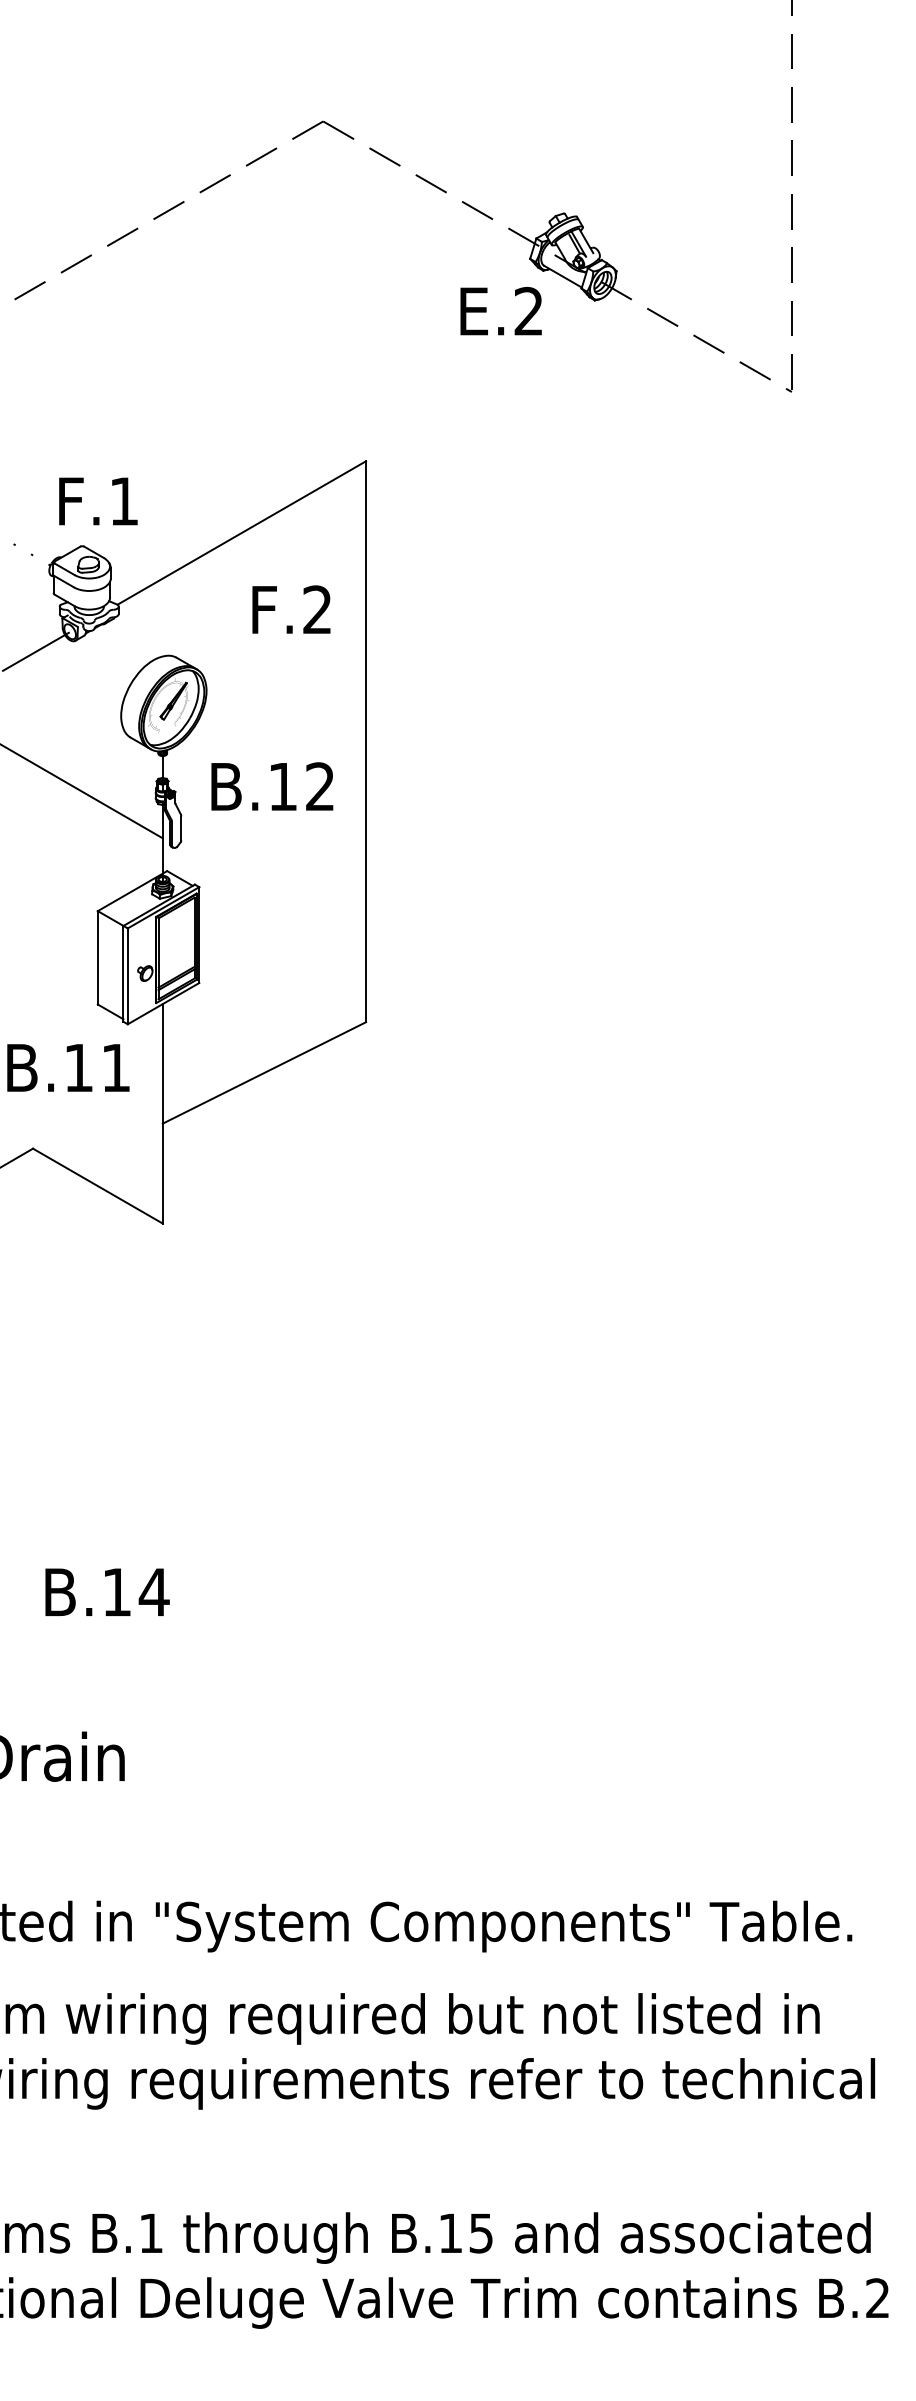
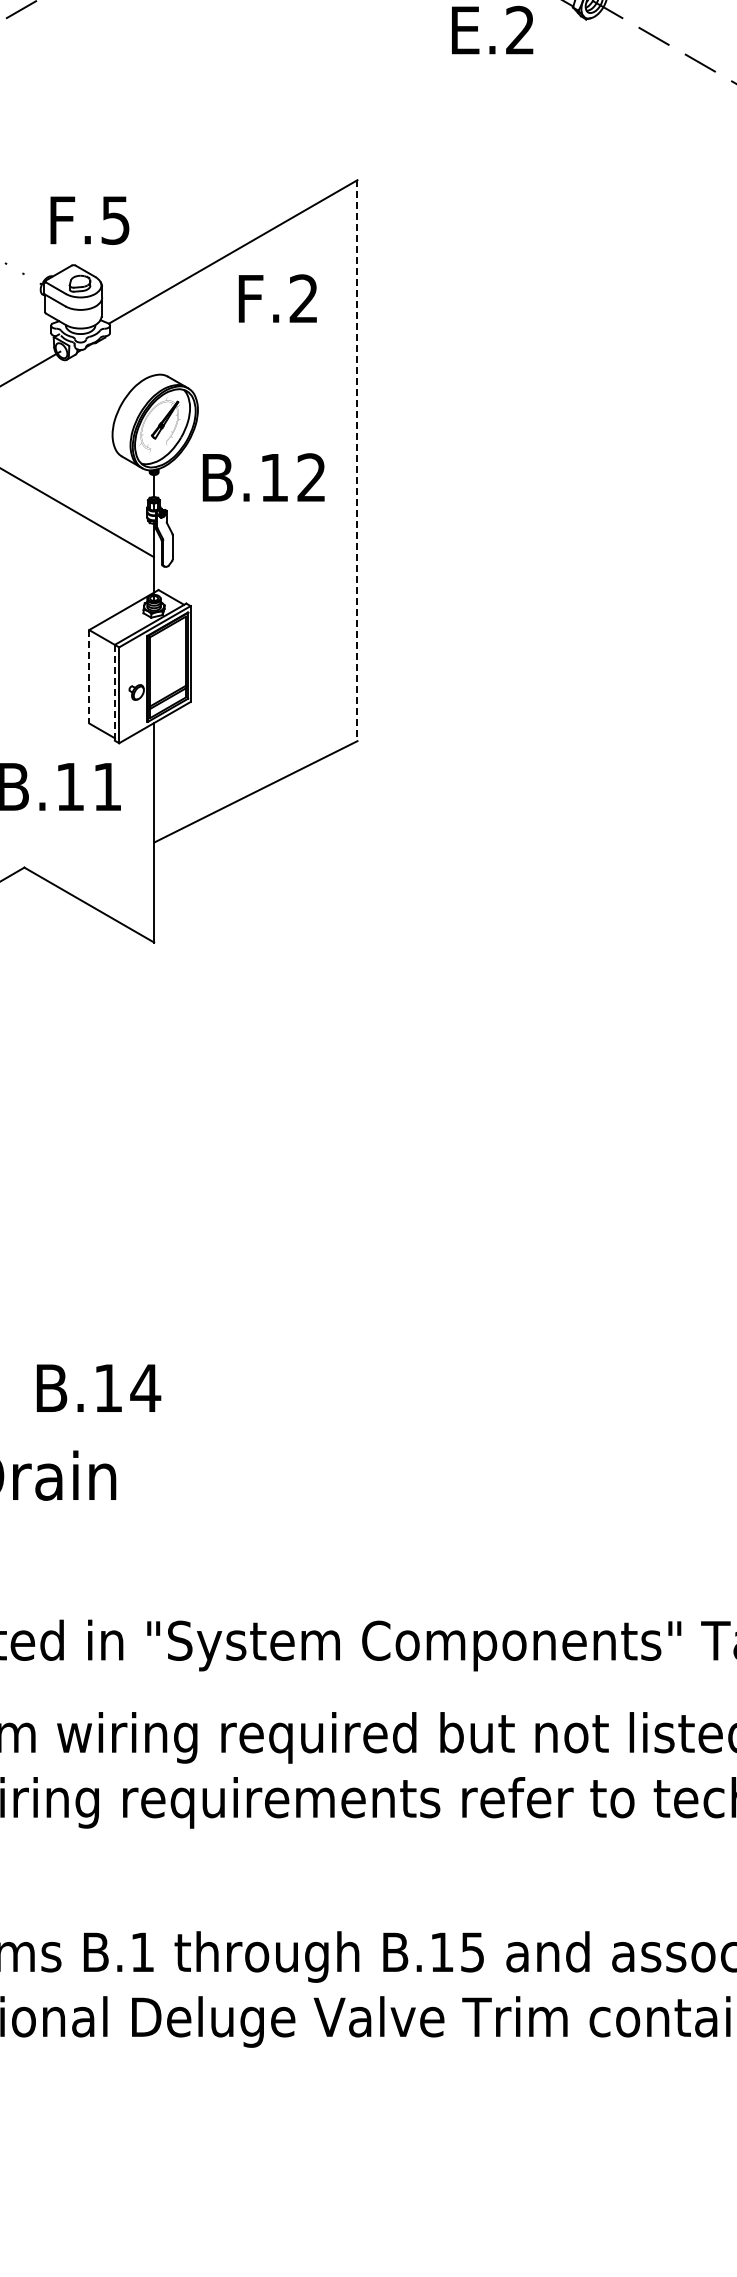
text: (123, 501) -> (114, 220), F.1 -> F.5
text: (291, 609) -> (277, 298), moved
line: (366, 742) -> (357, 461), solid -> dashed
text: (272, 786) -> (263, 477), moved
line: (97, 957) -> (88, 676), solid -> dashed
line: (123, 973) -> (114, 692), solid -> dashed
text: (107, 1591) -> (98, 1387), moved

